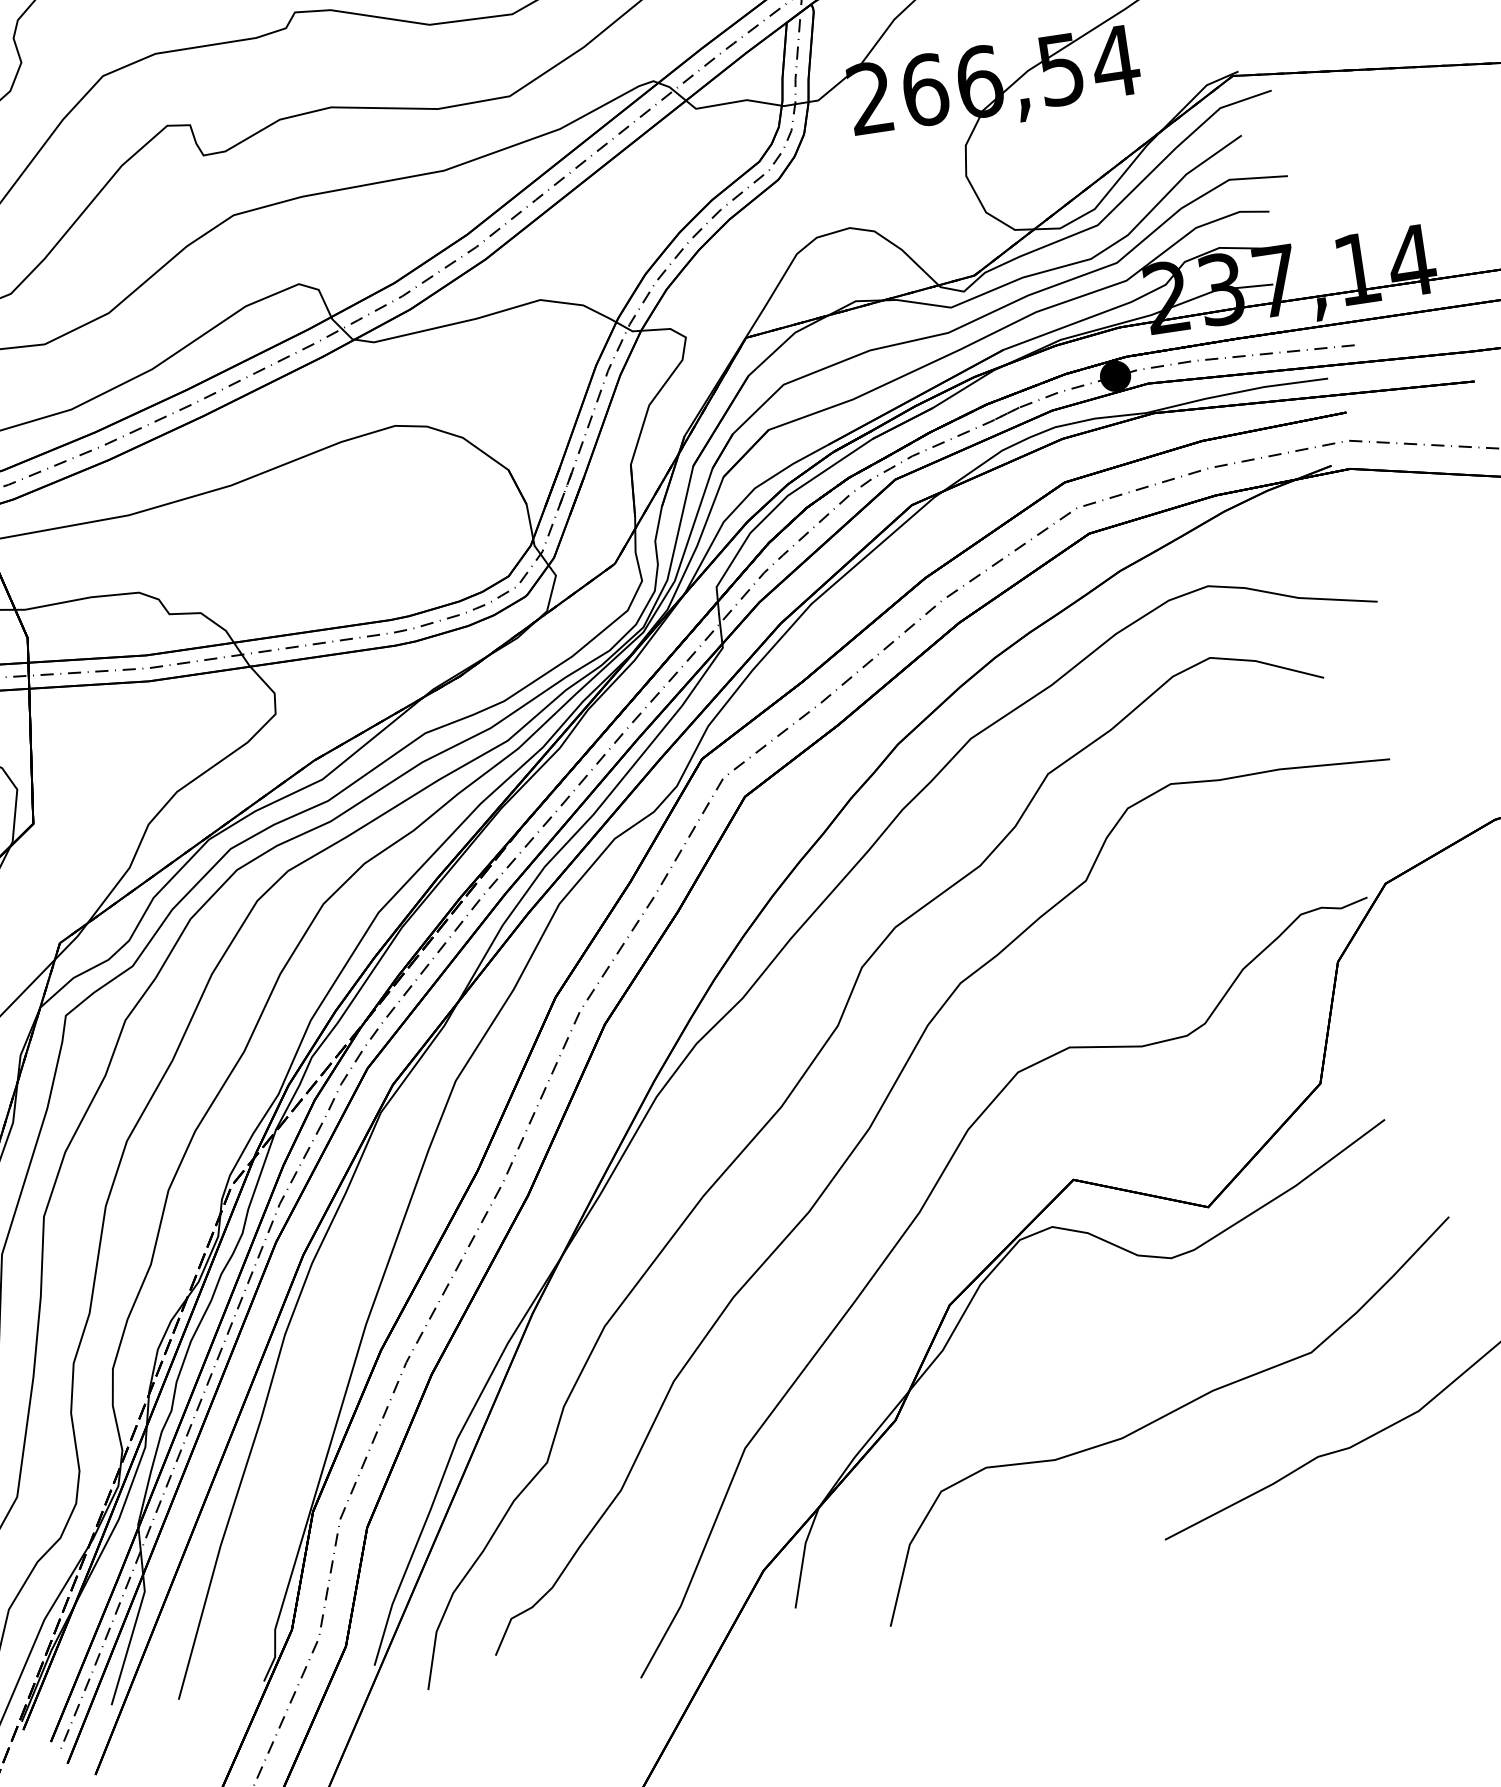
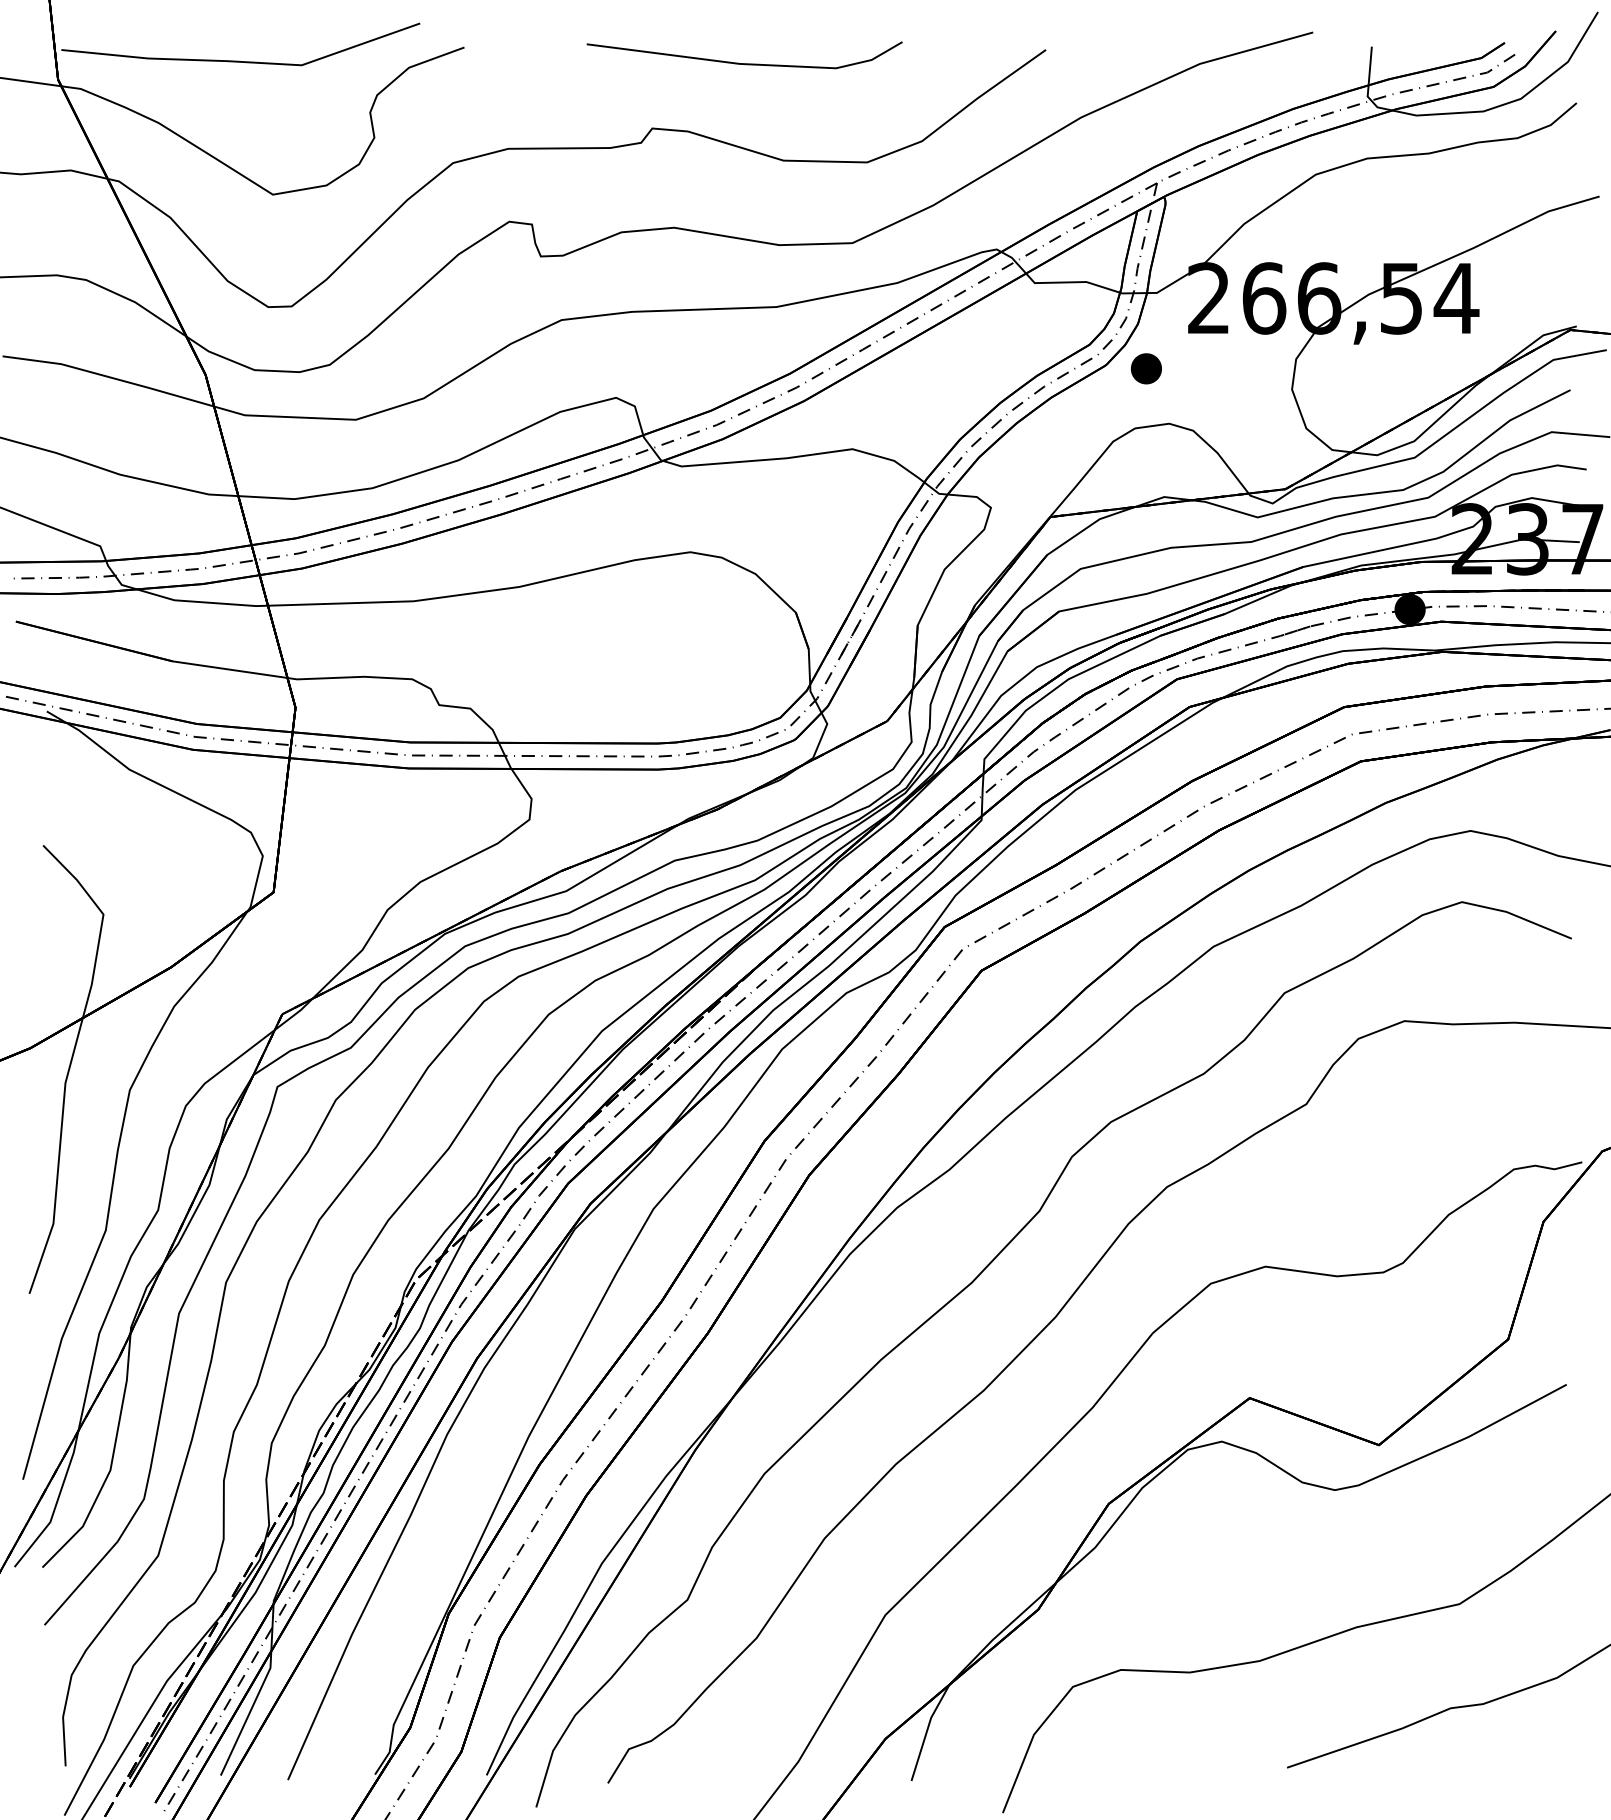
part: (818, 176) -> (1145, 368), added

